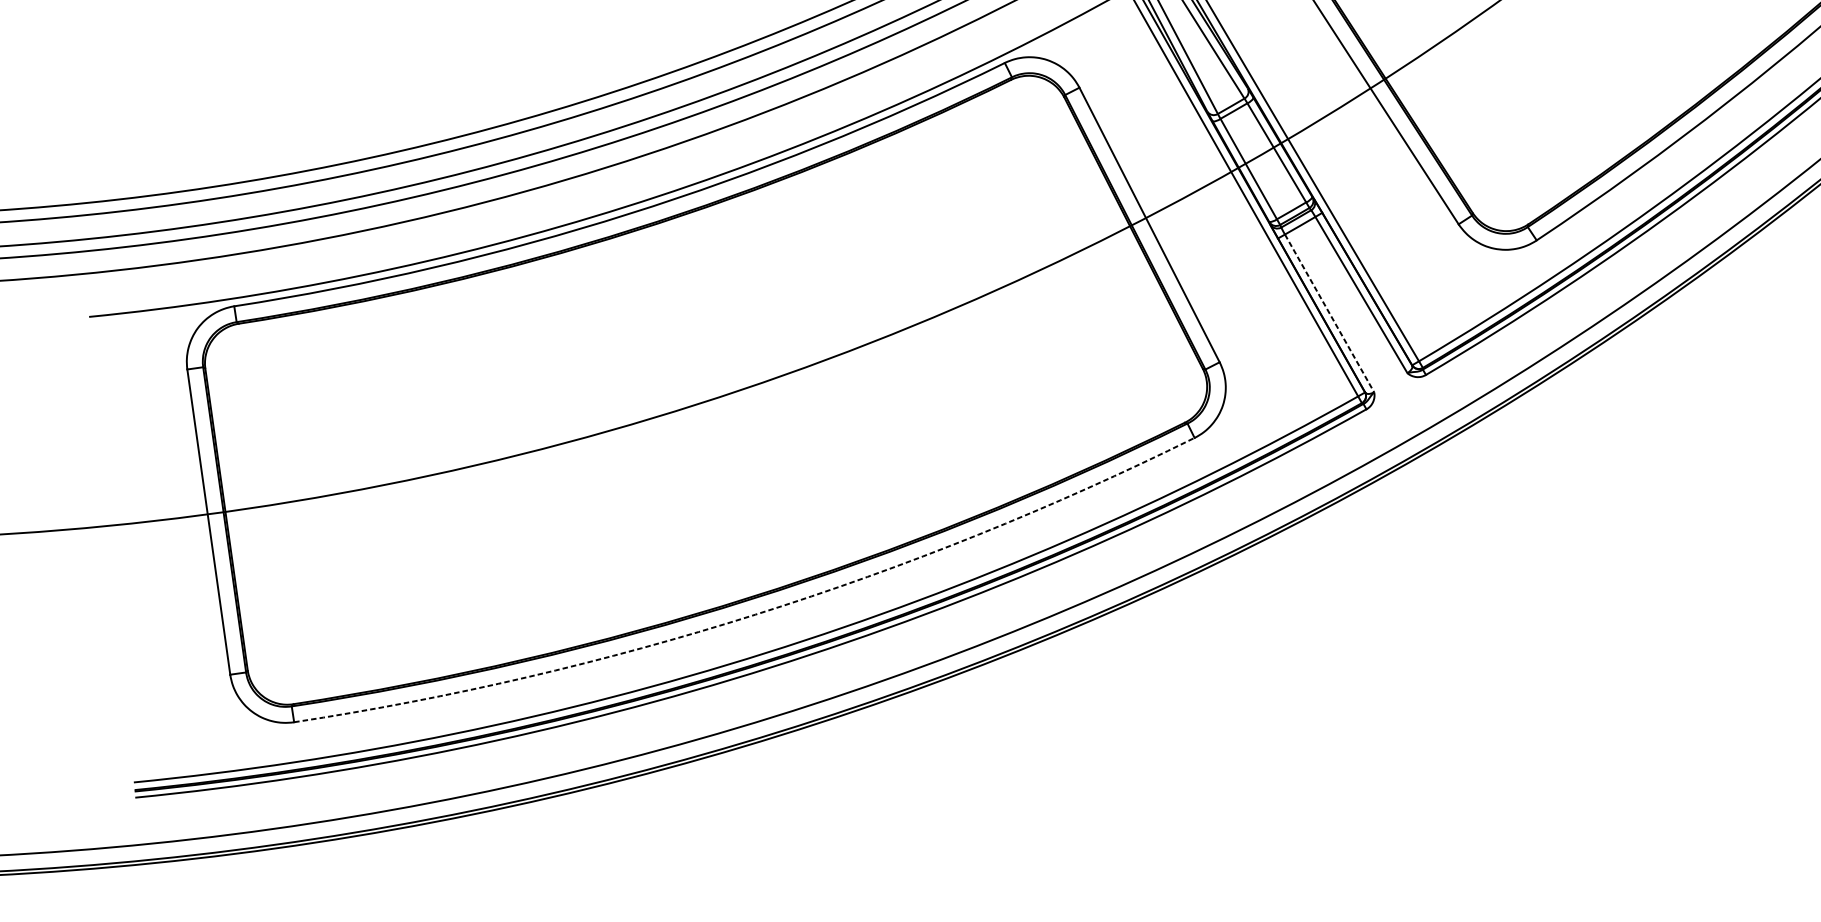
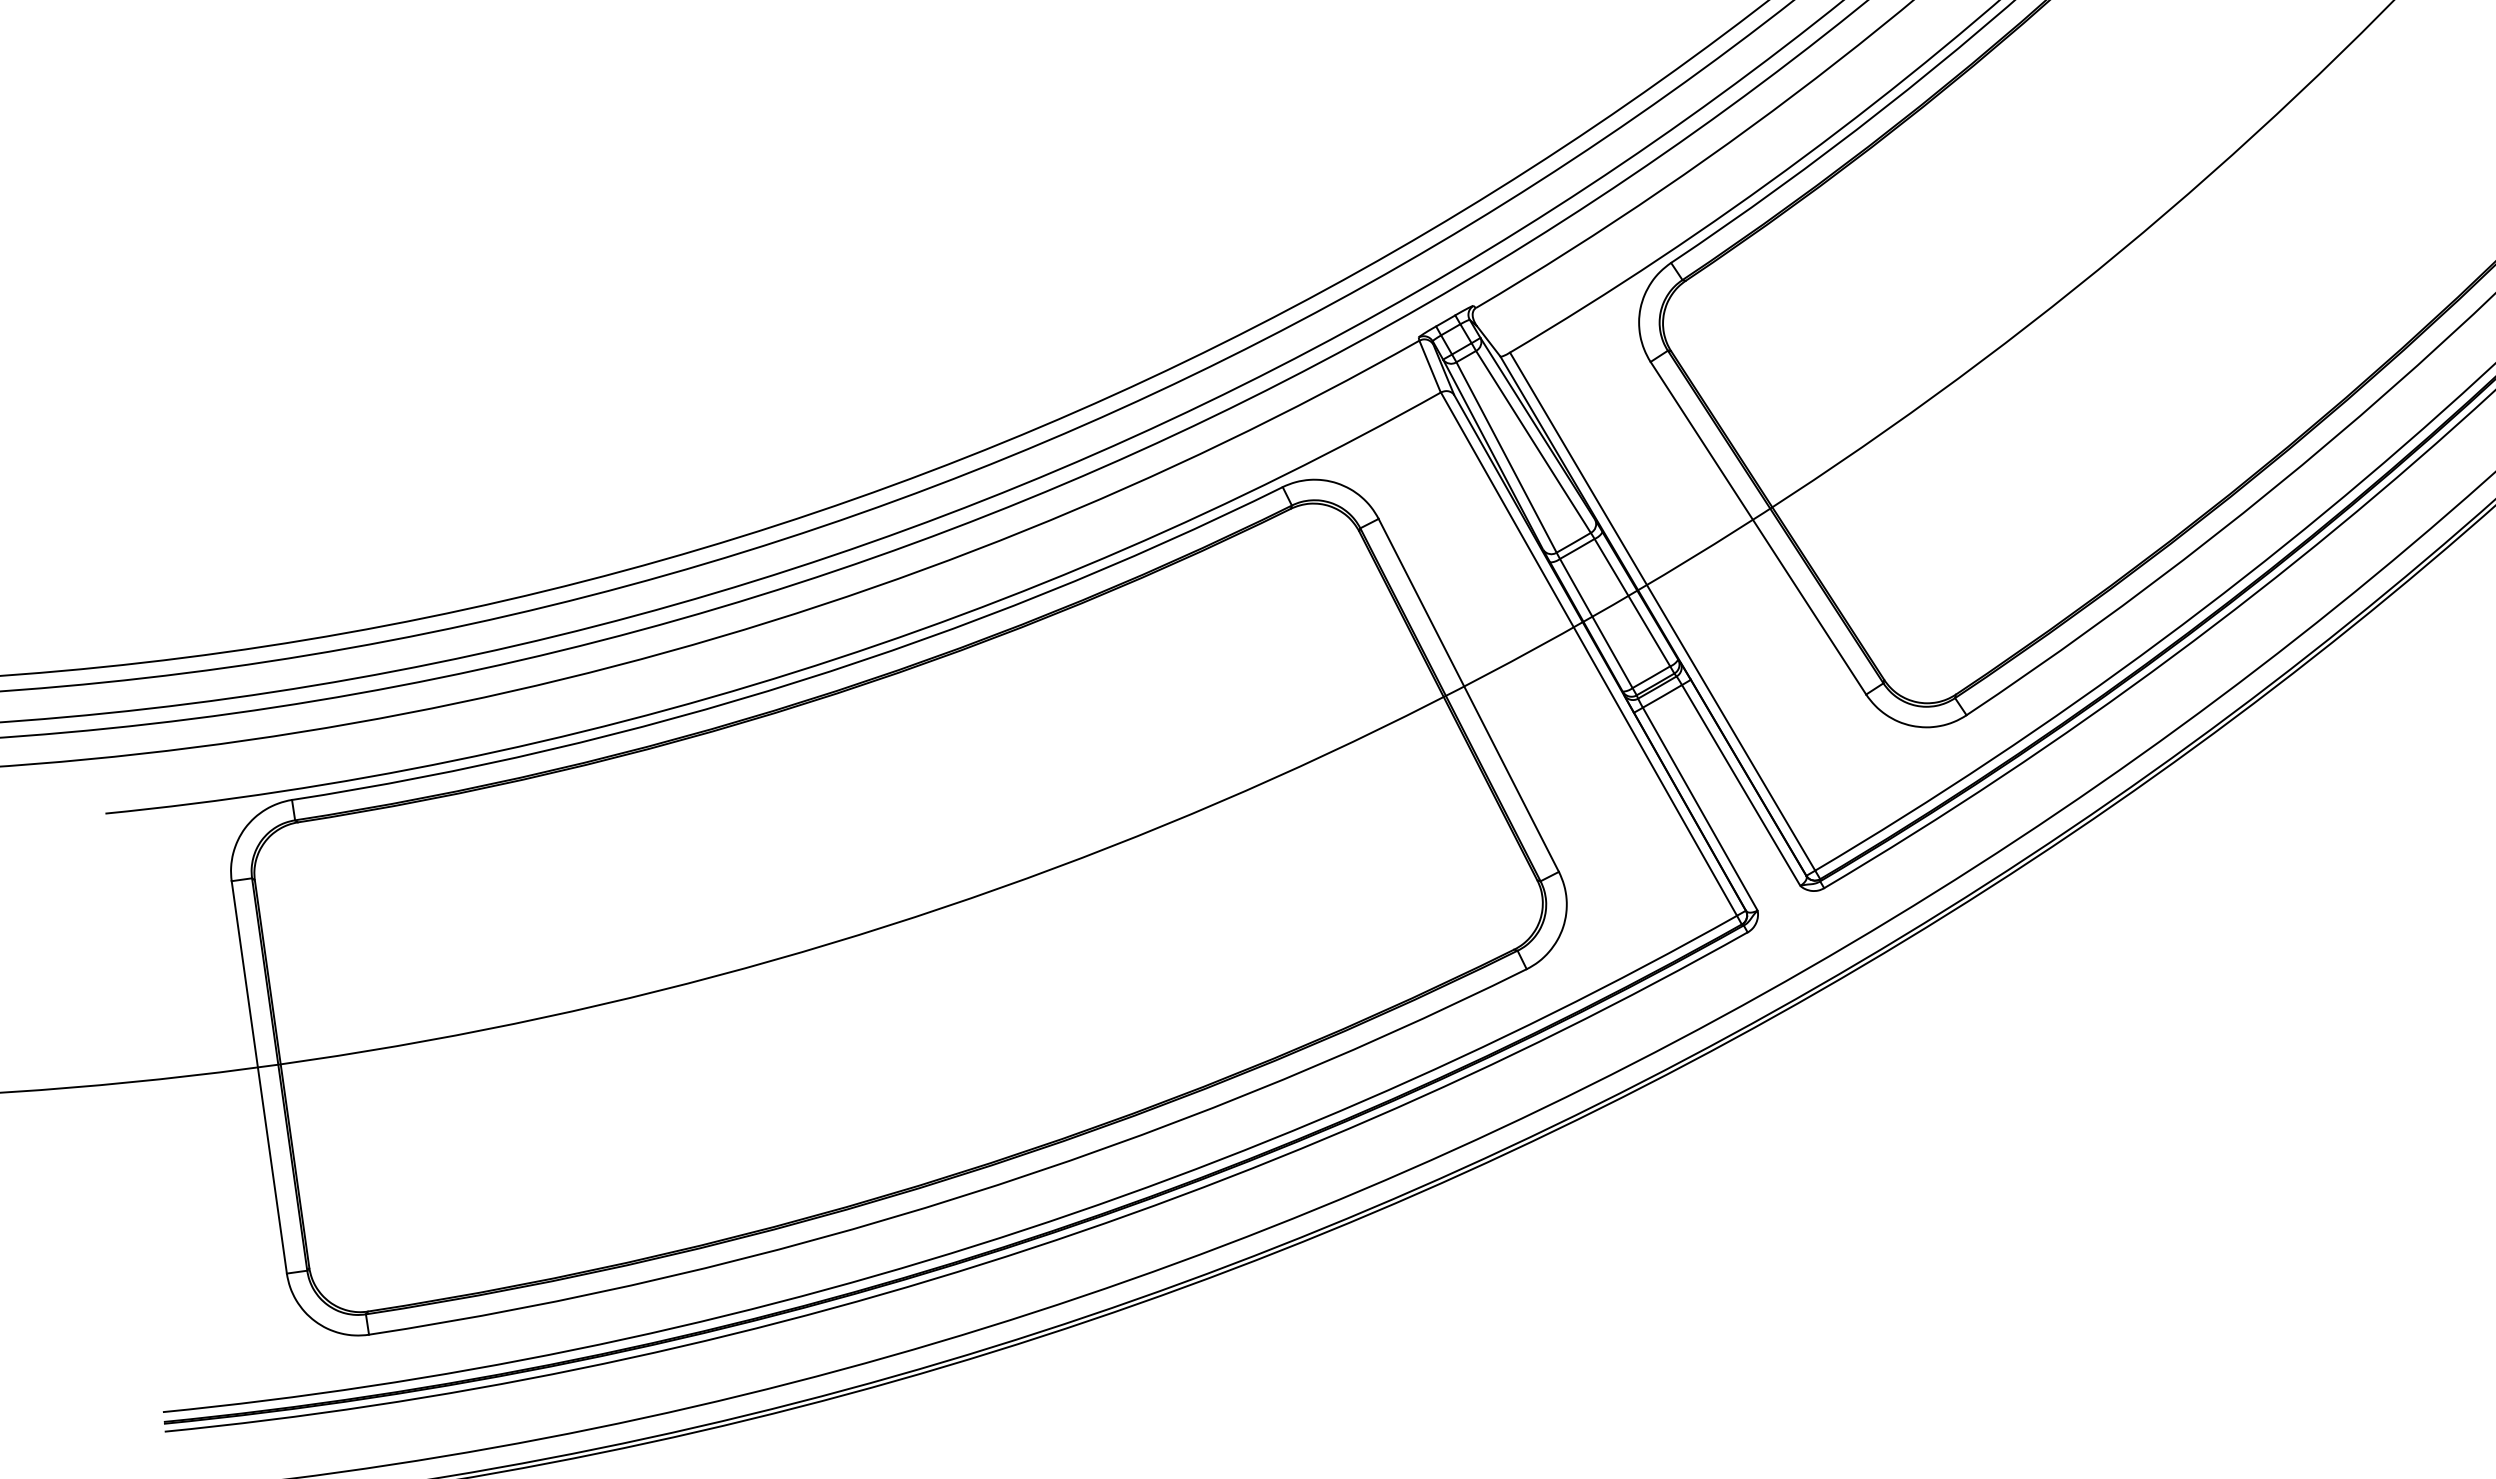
line: (1329, 313) -> (1700, 809), dashed -> solid
arc: (754, 614) -> (961, 1196), dashed -> solid

